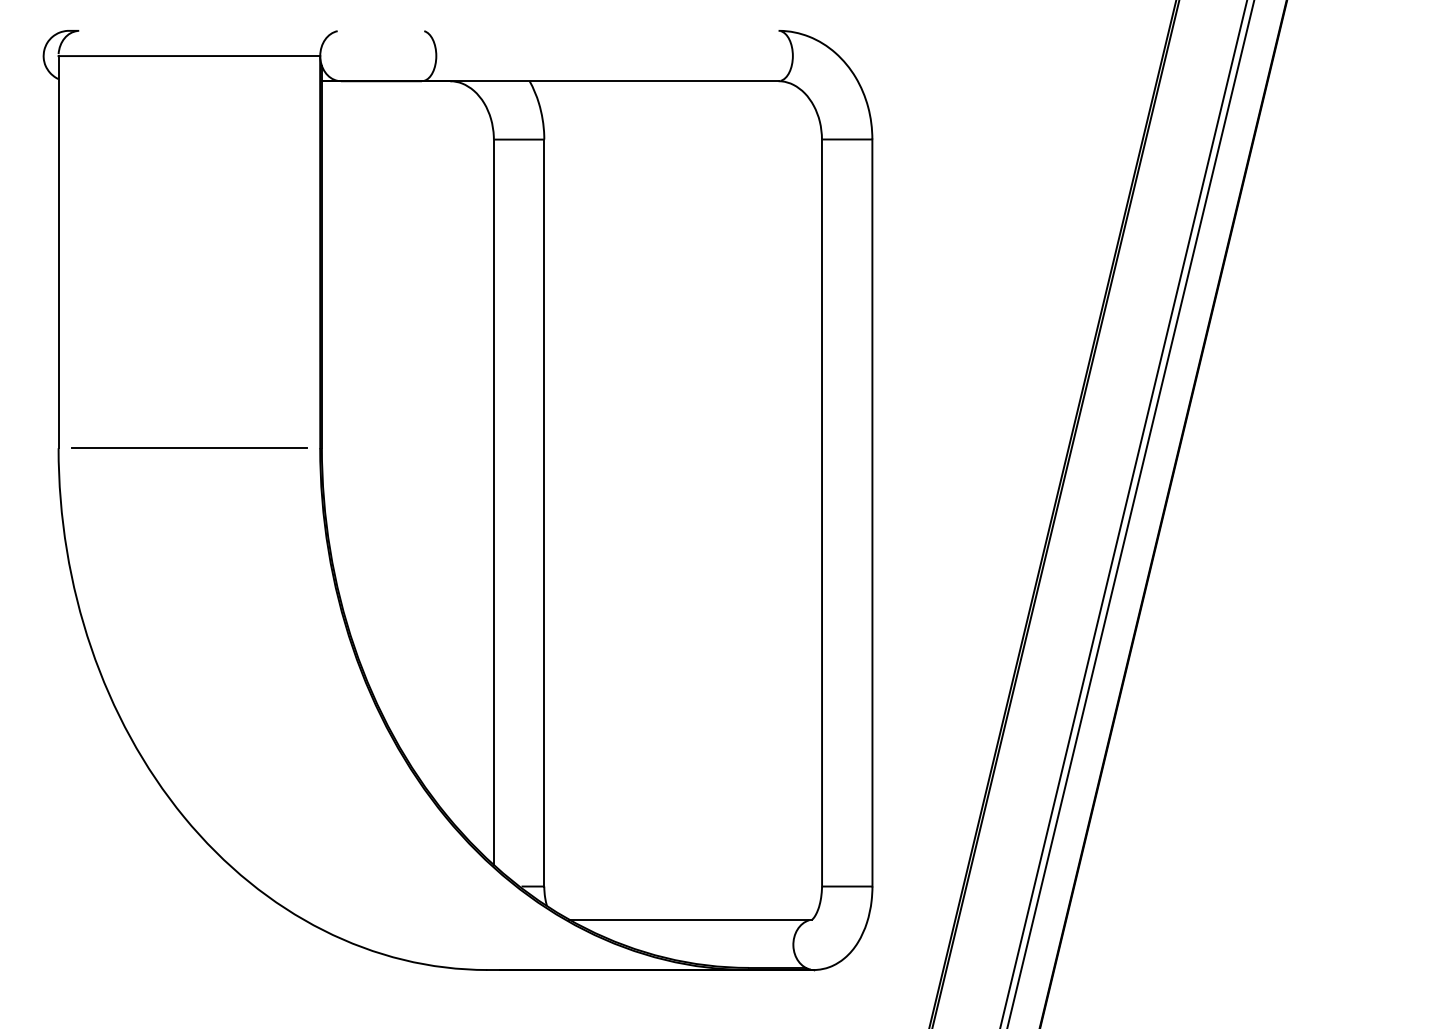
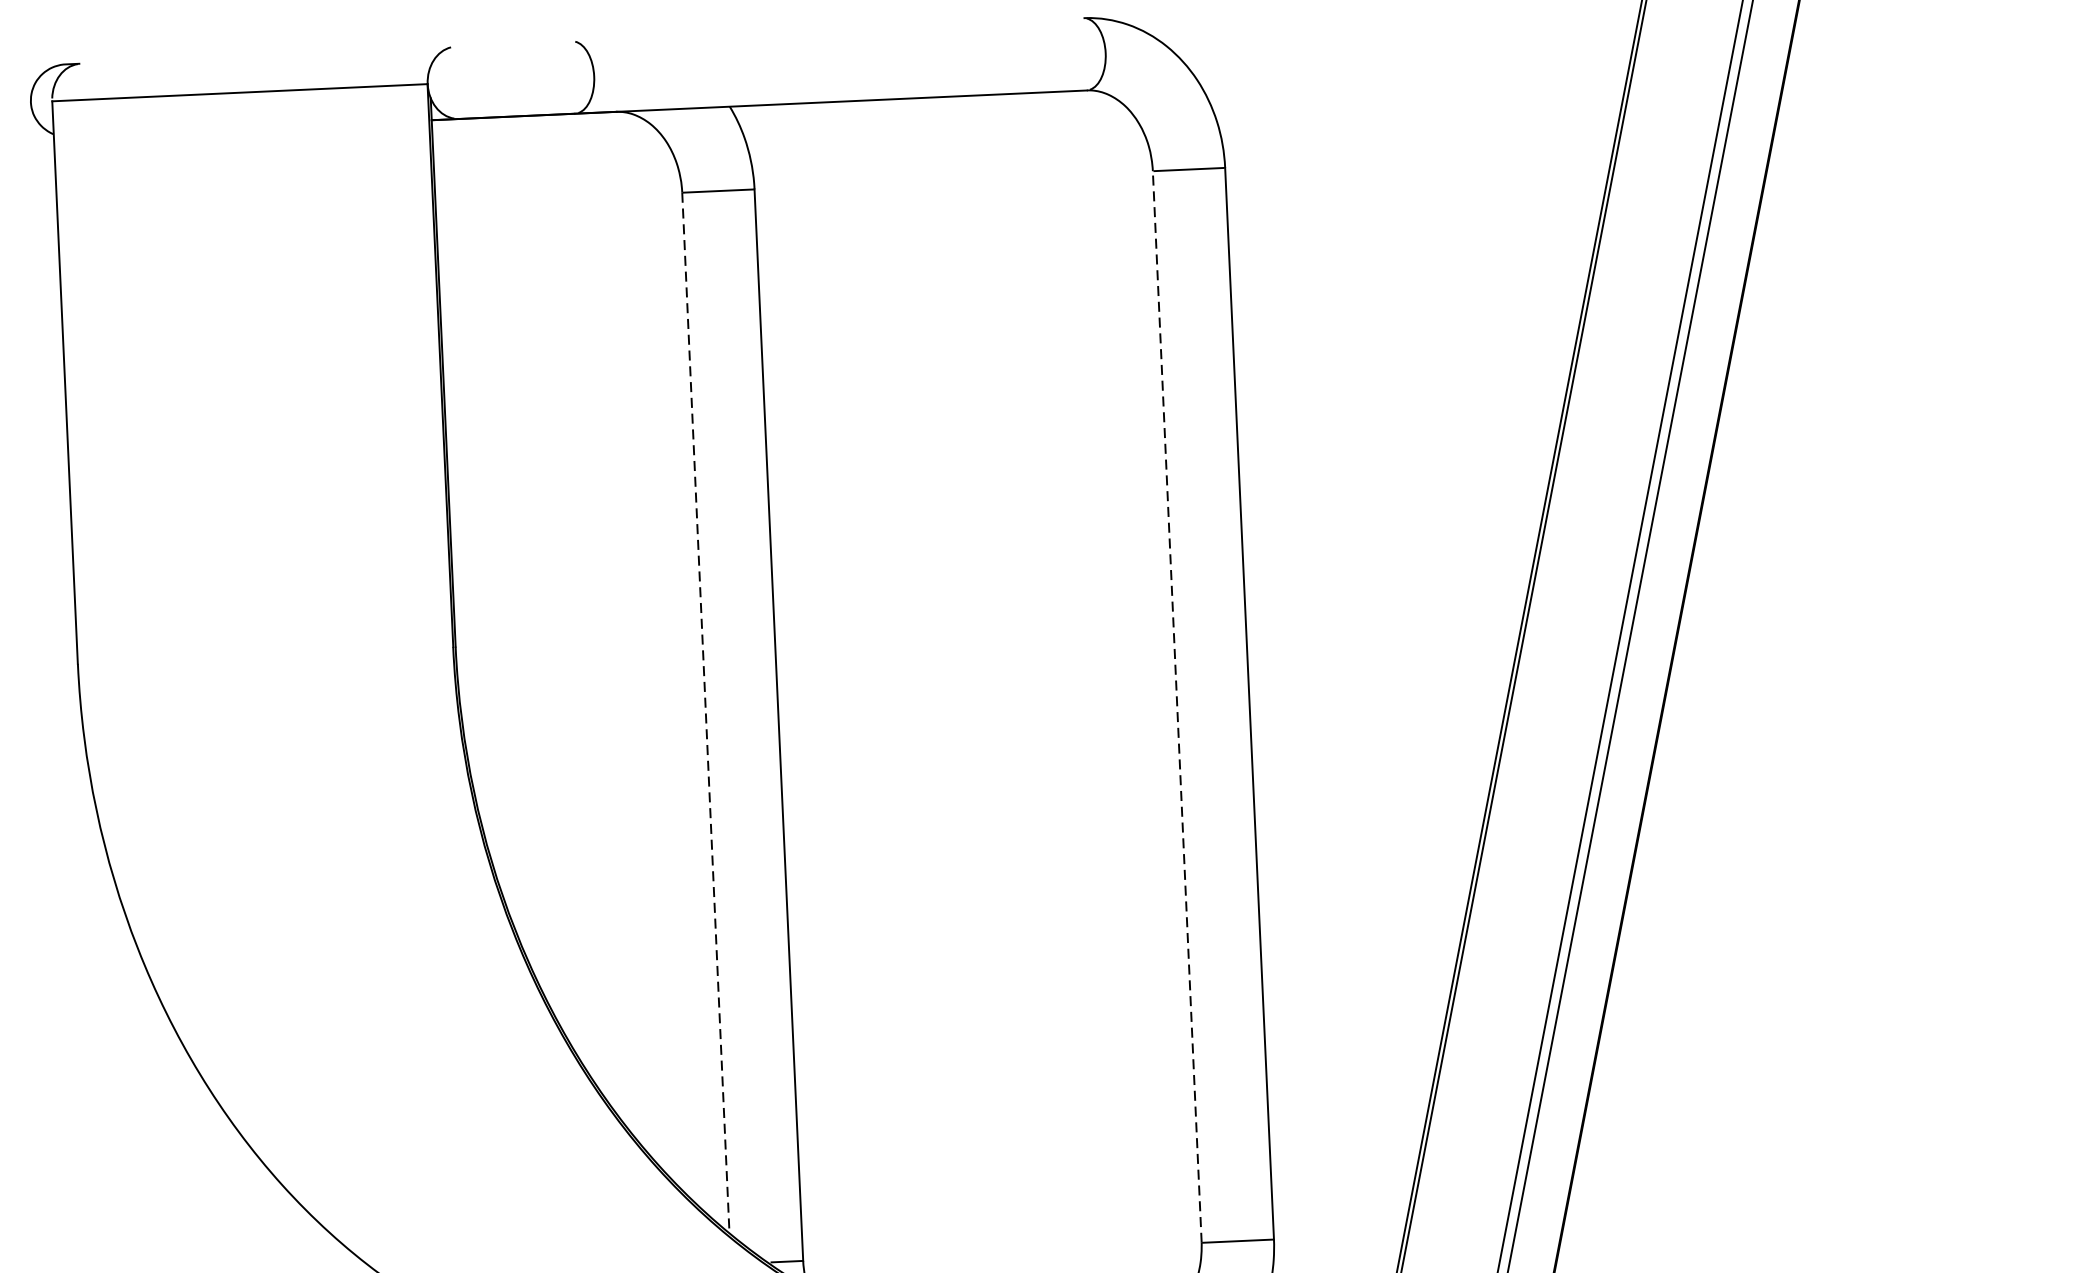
line: (189, 447) -> (265, 654), removed
line: (493, 502) -> (705, 713), solid -> dashed
line: (822, 513) -> (1177, 707), solid -> dashed

